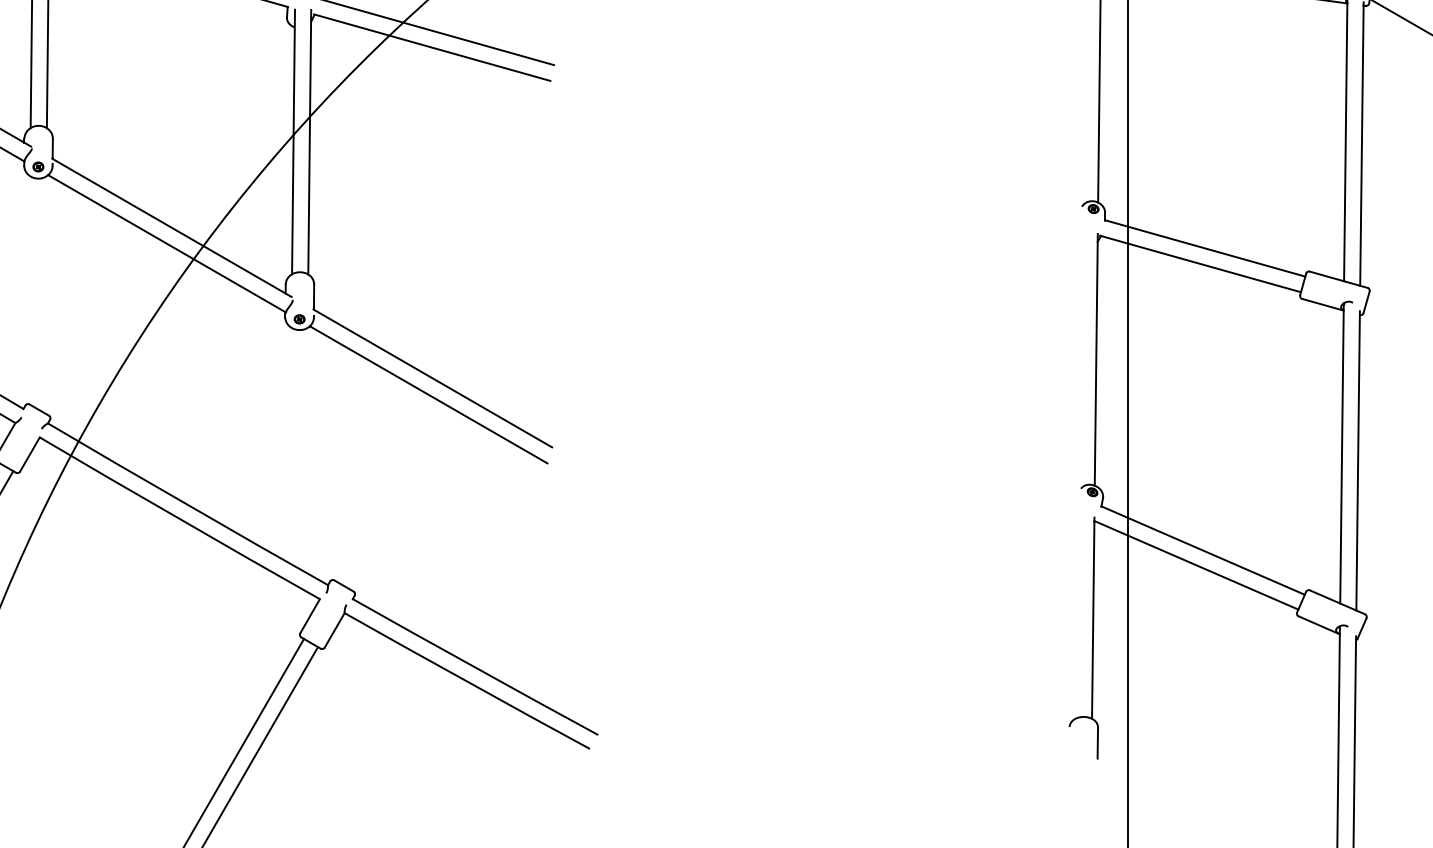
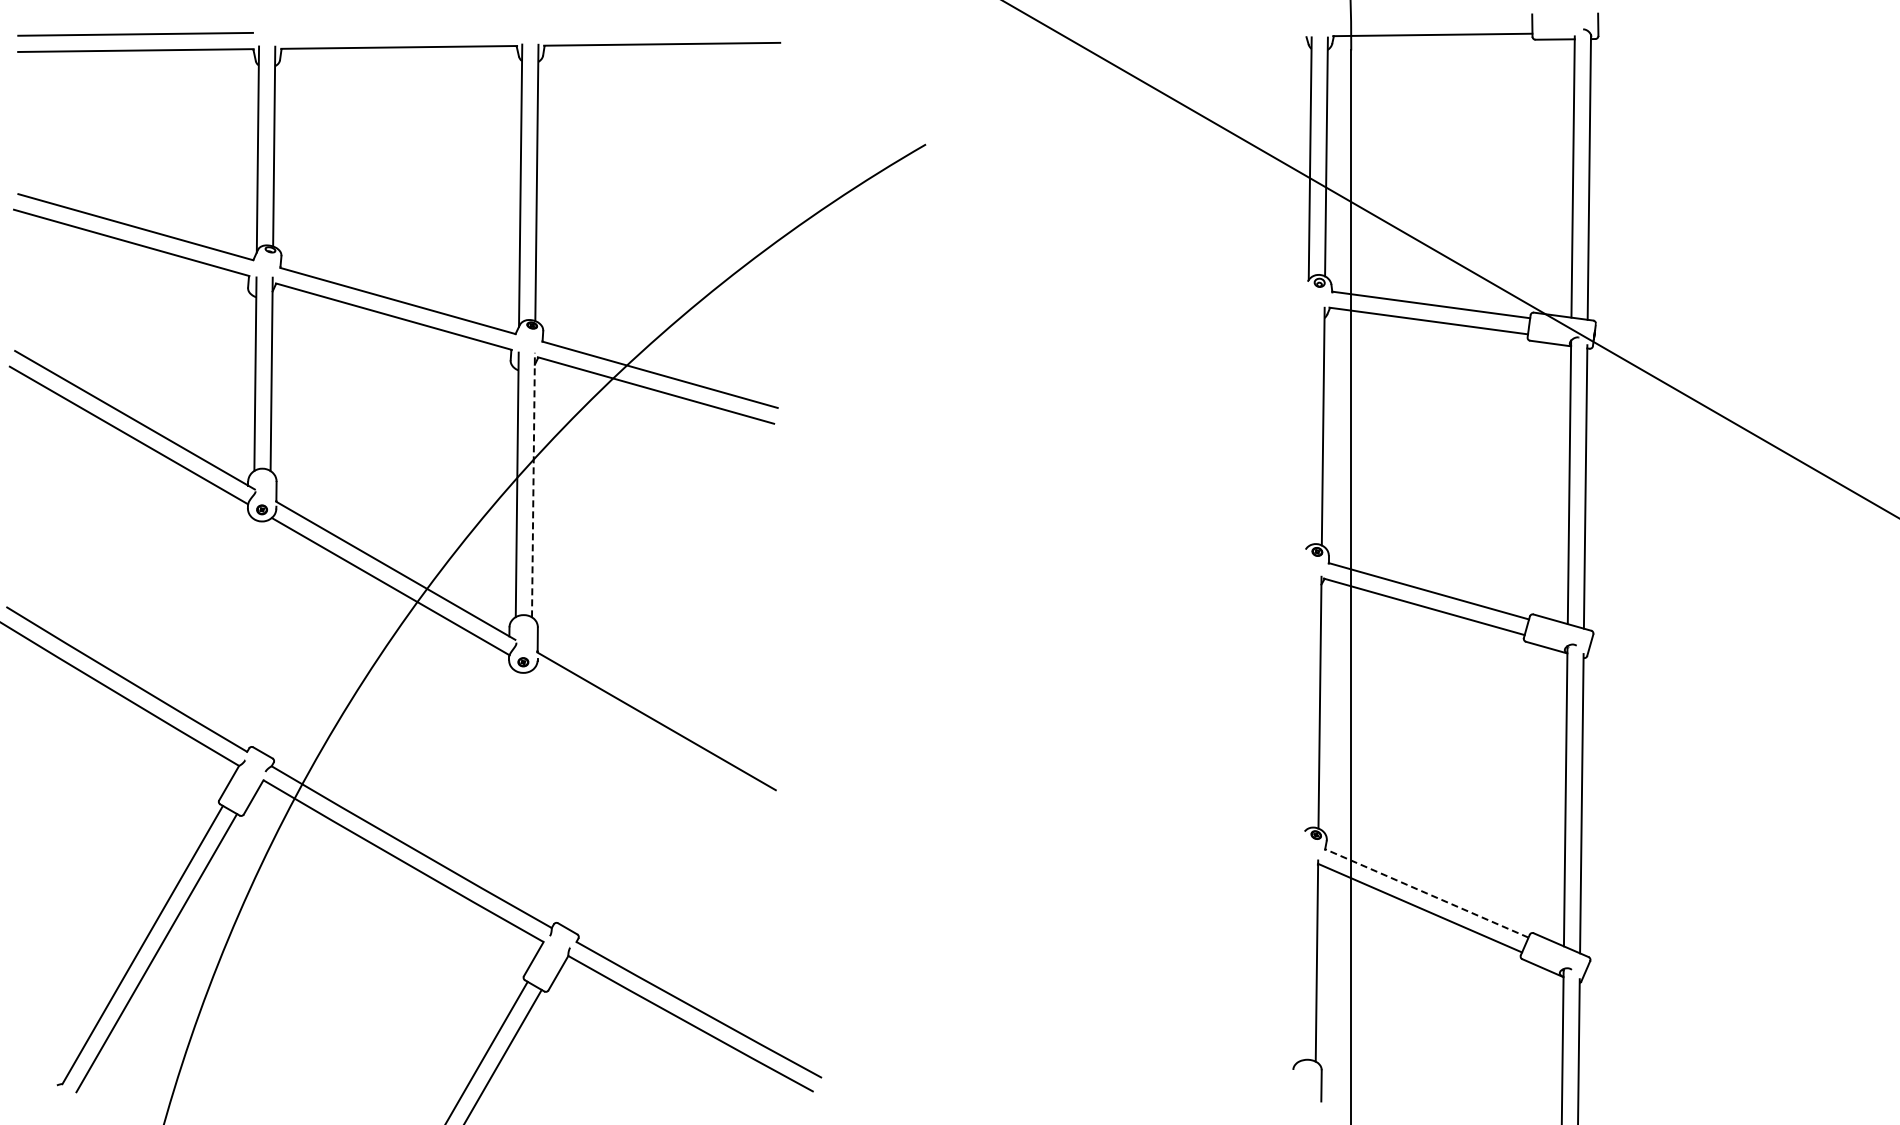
line: (309, 141) -> (533, 484), solid -> dashed
line: (428, 394) -> (652, 737), removed
line: (1202, 550) -> (1426, 893), solid -> dashed

